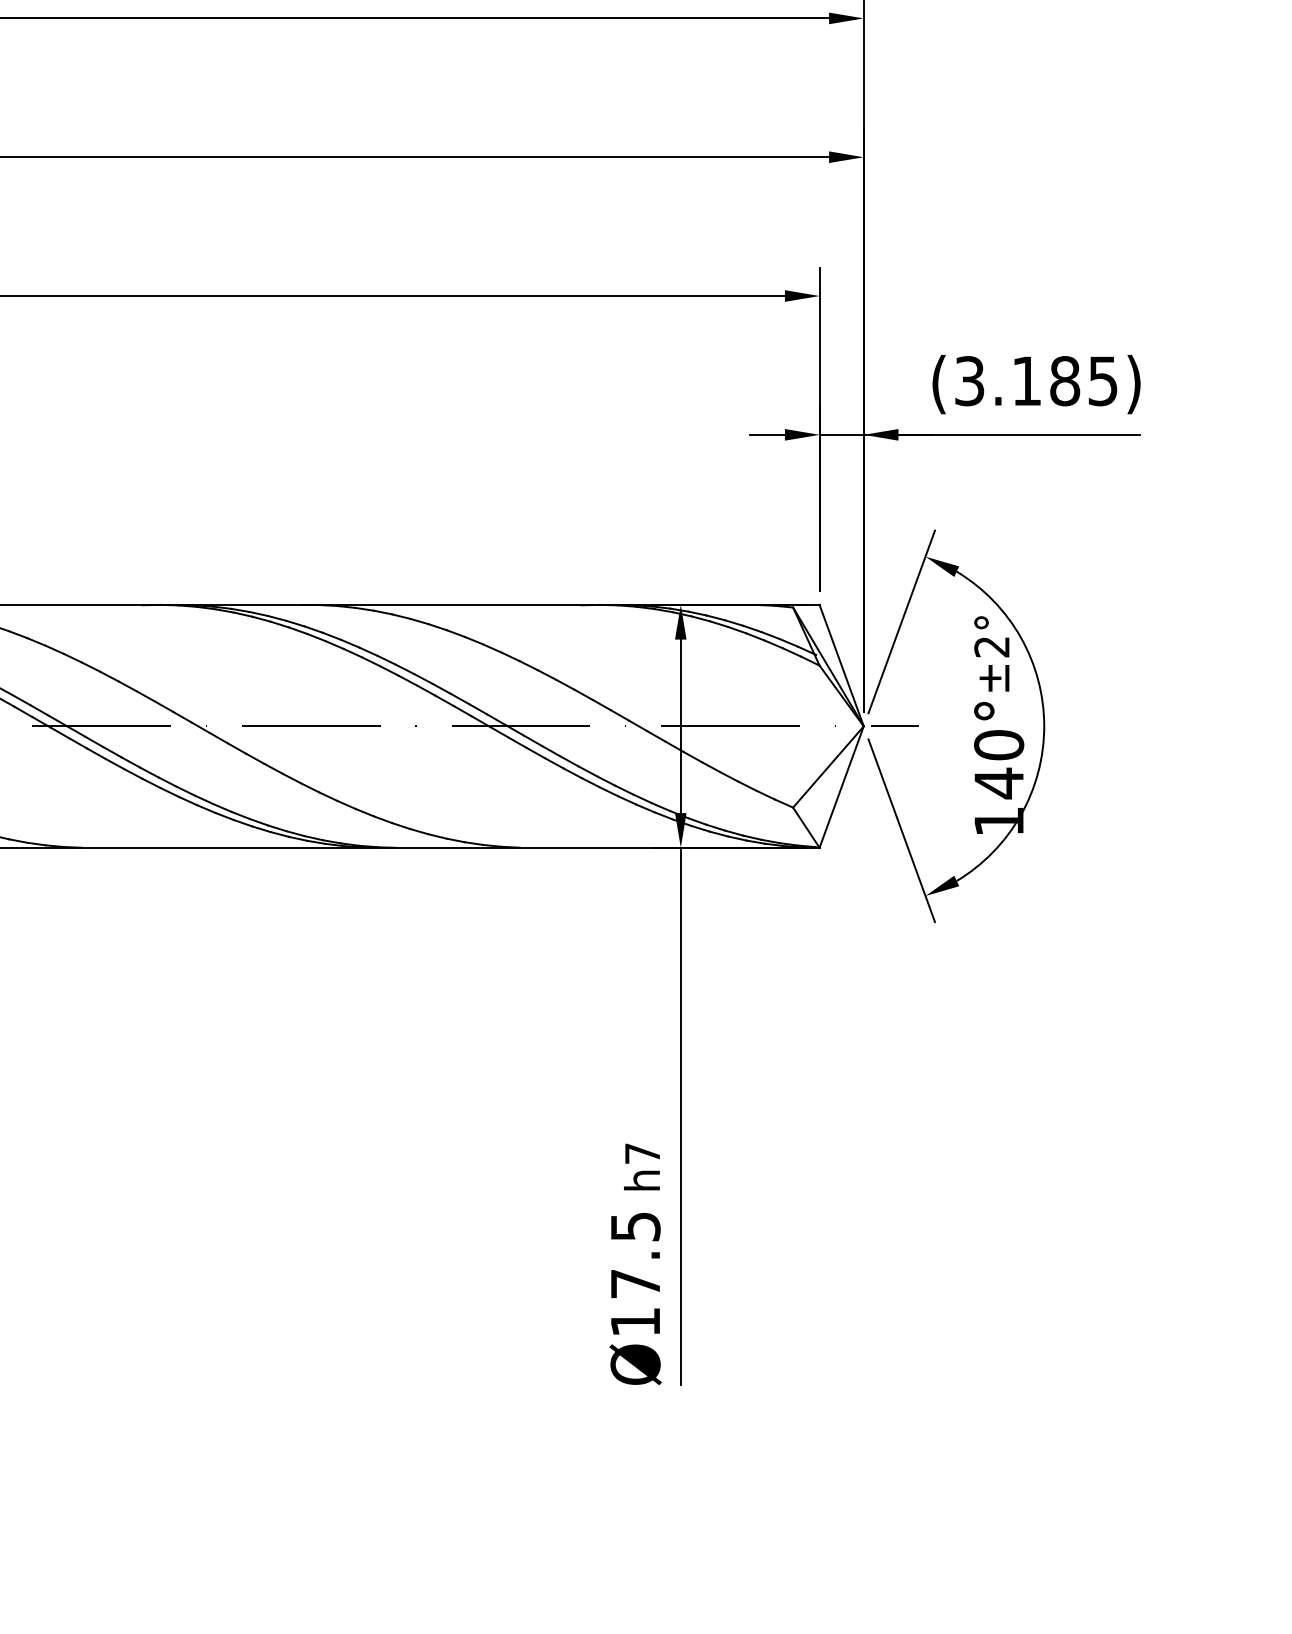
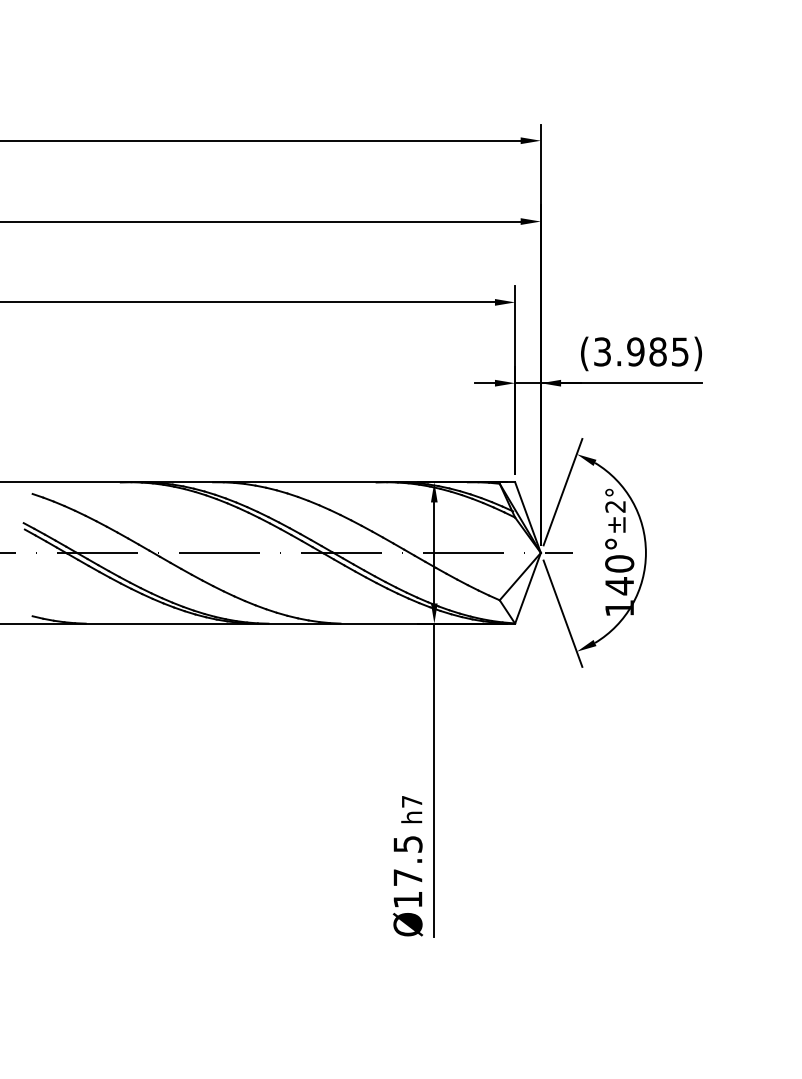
text: (1026, 380) -> (635, 351), (3.185) -> (3.985)

